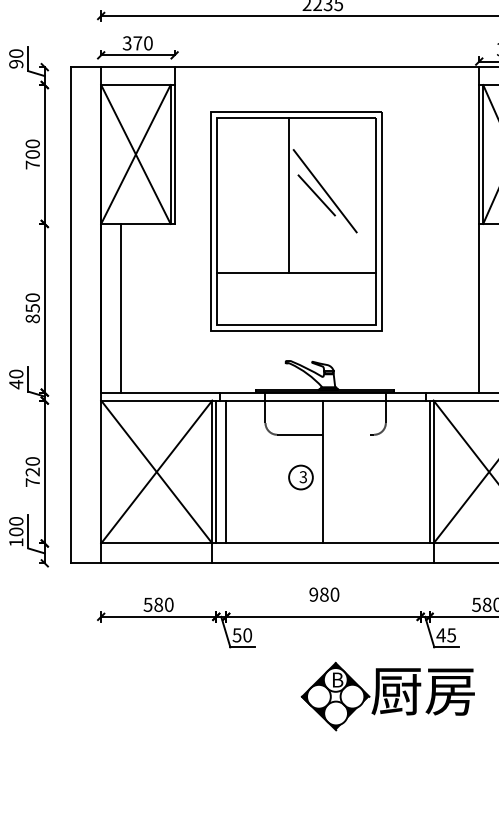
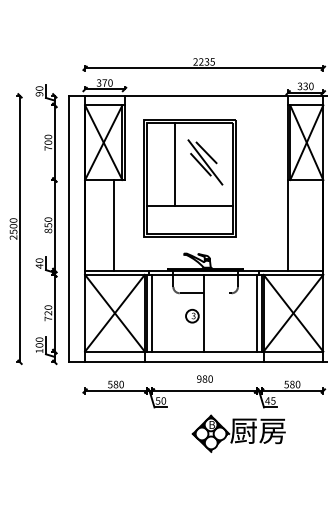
line: (327, 172) -> (206, 152), added
line: (288, 195) -> (174, 164), moved
line: (120, 308) -> (113, 225), moved
line: (420, 470) -> (256, 312), added

